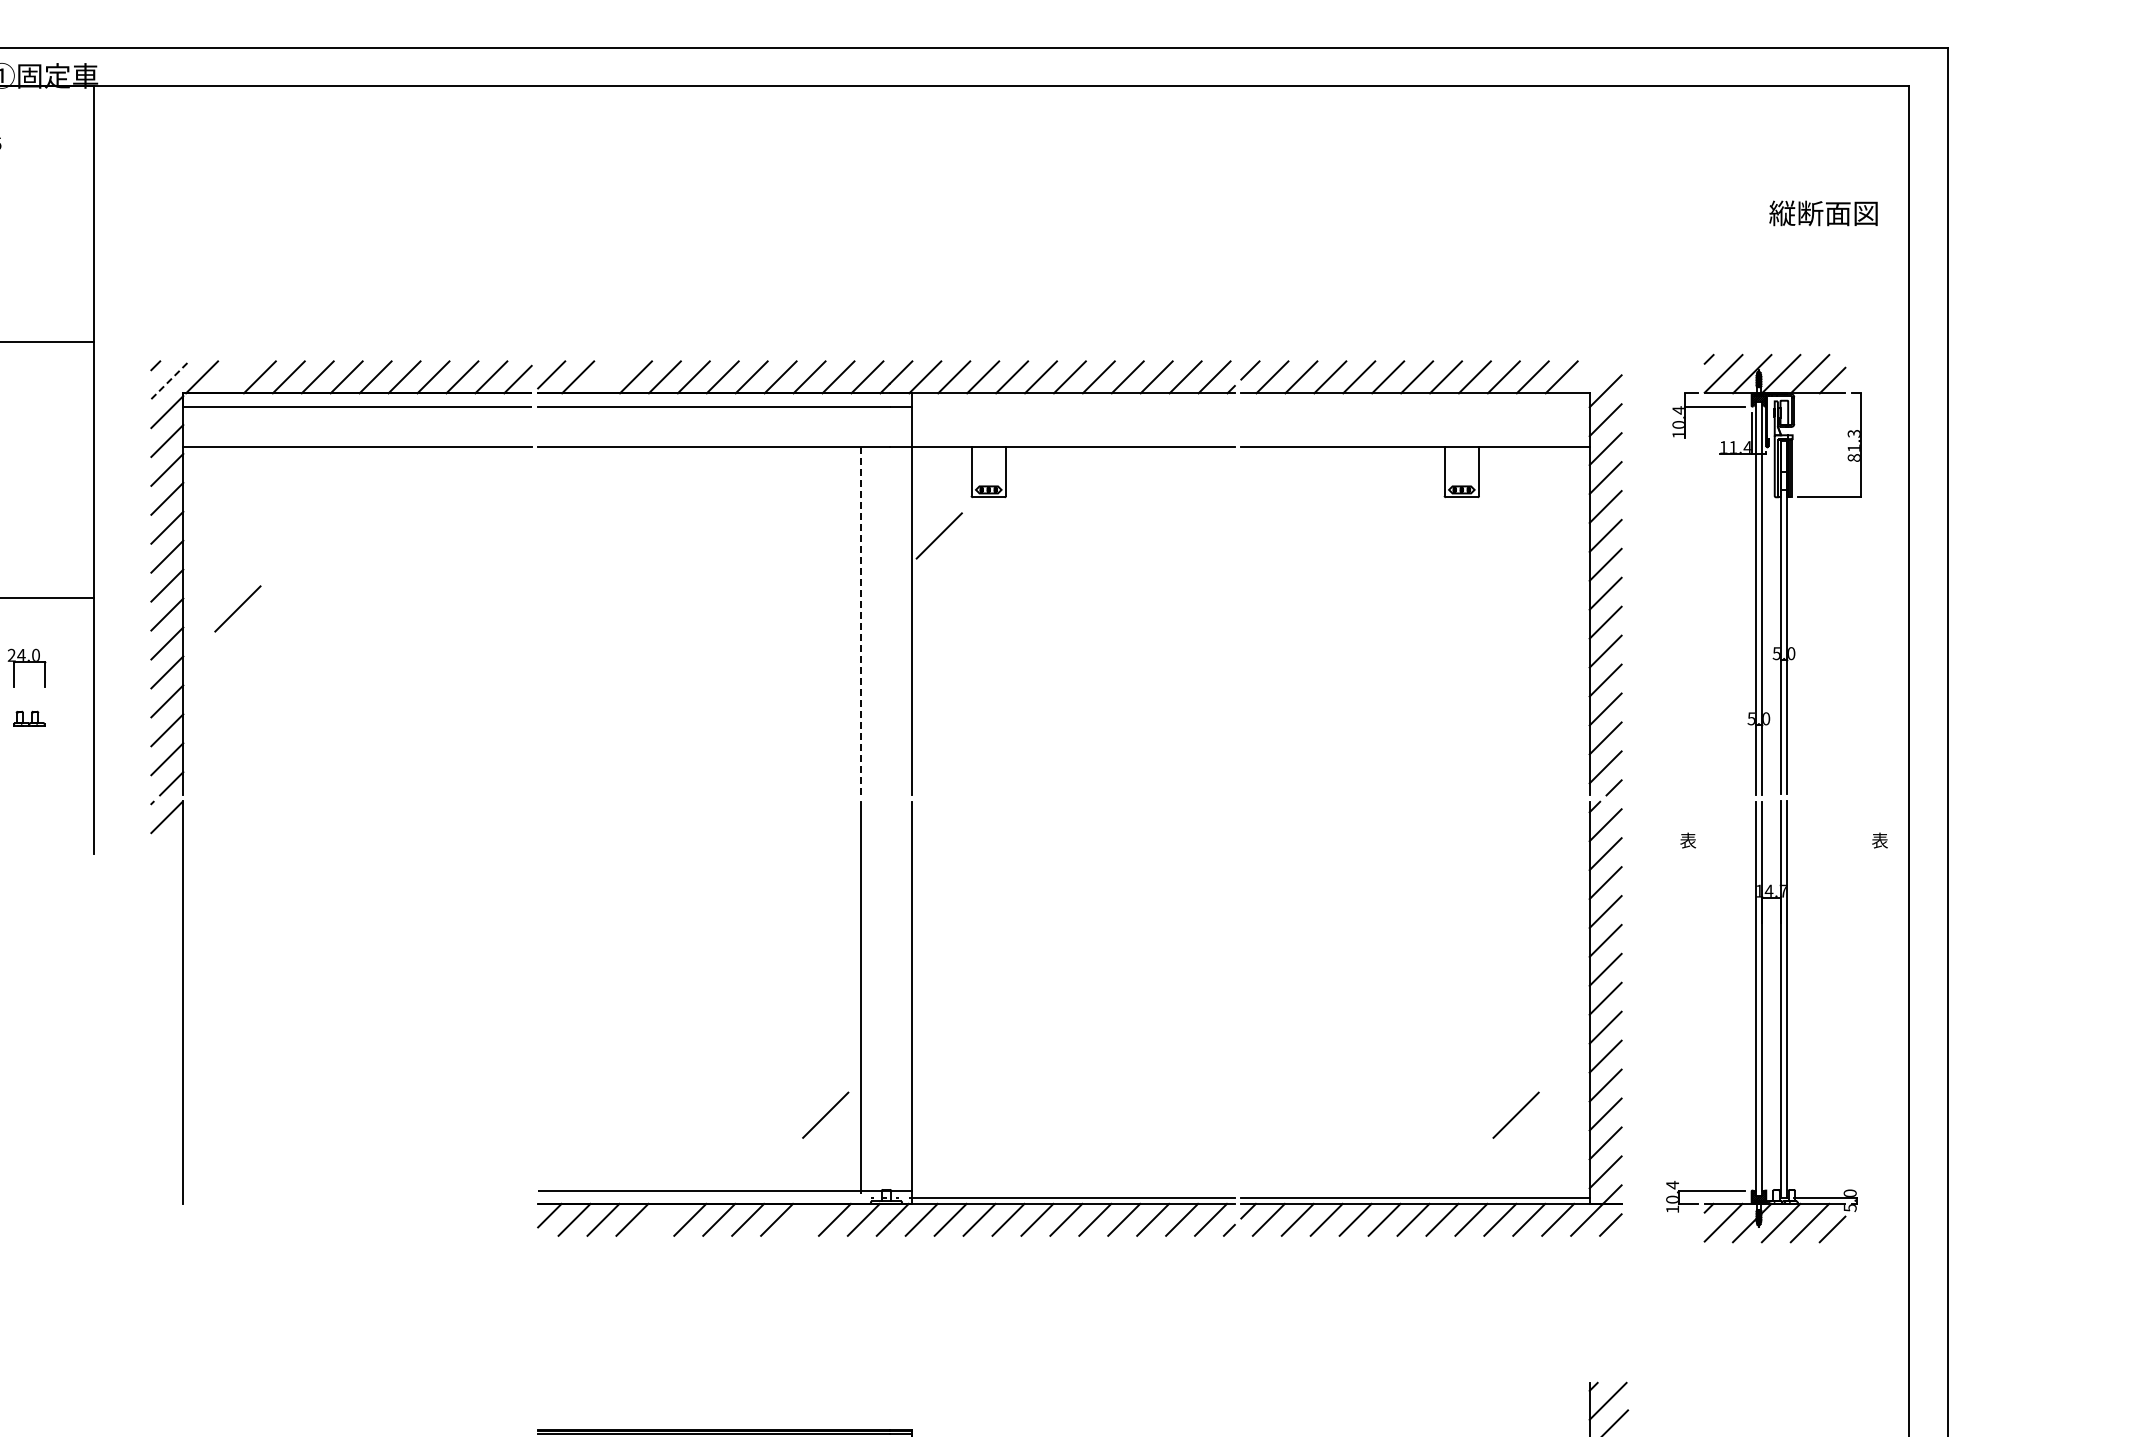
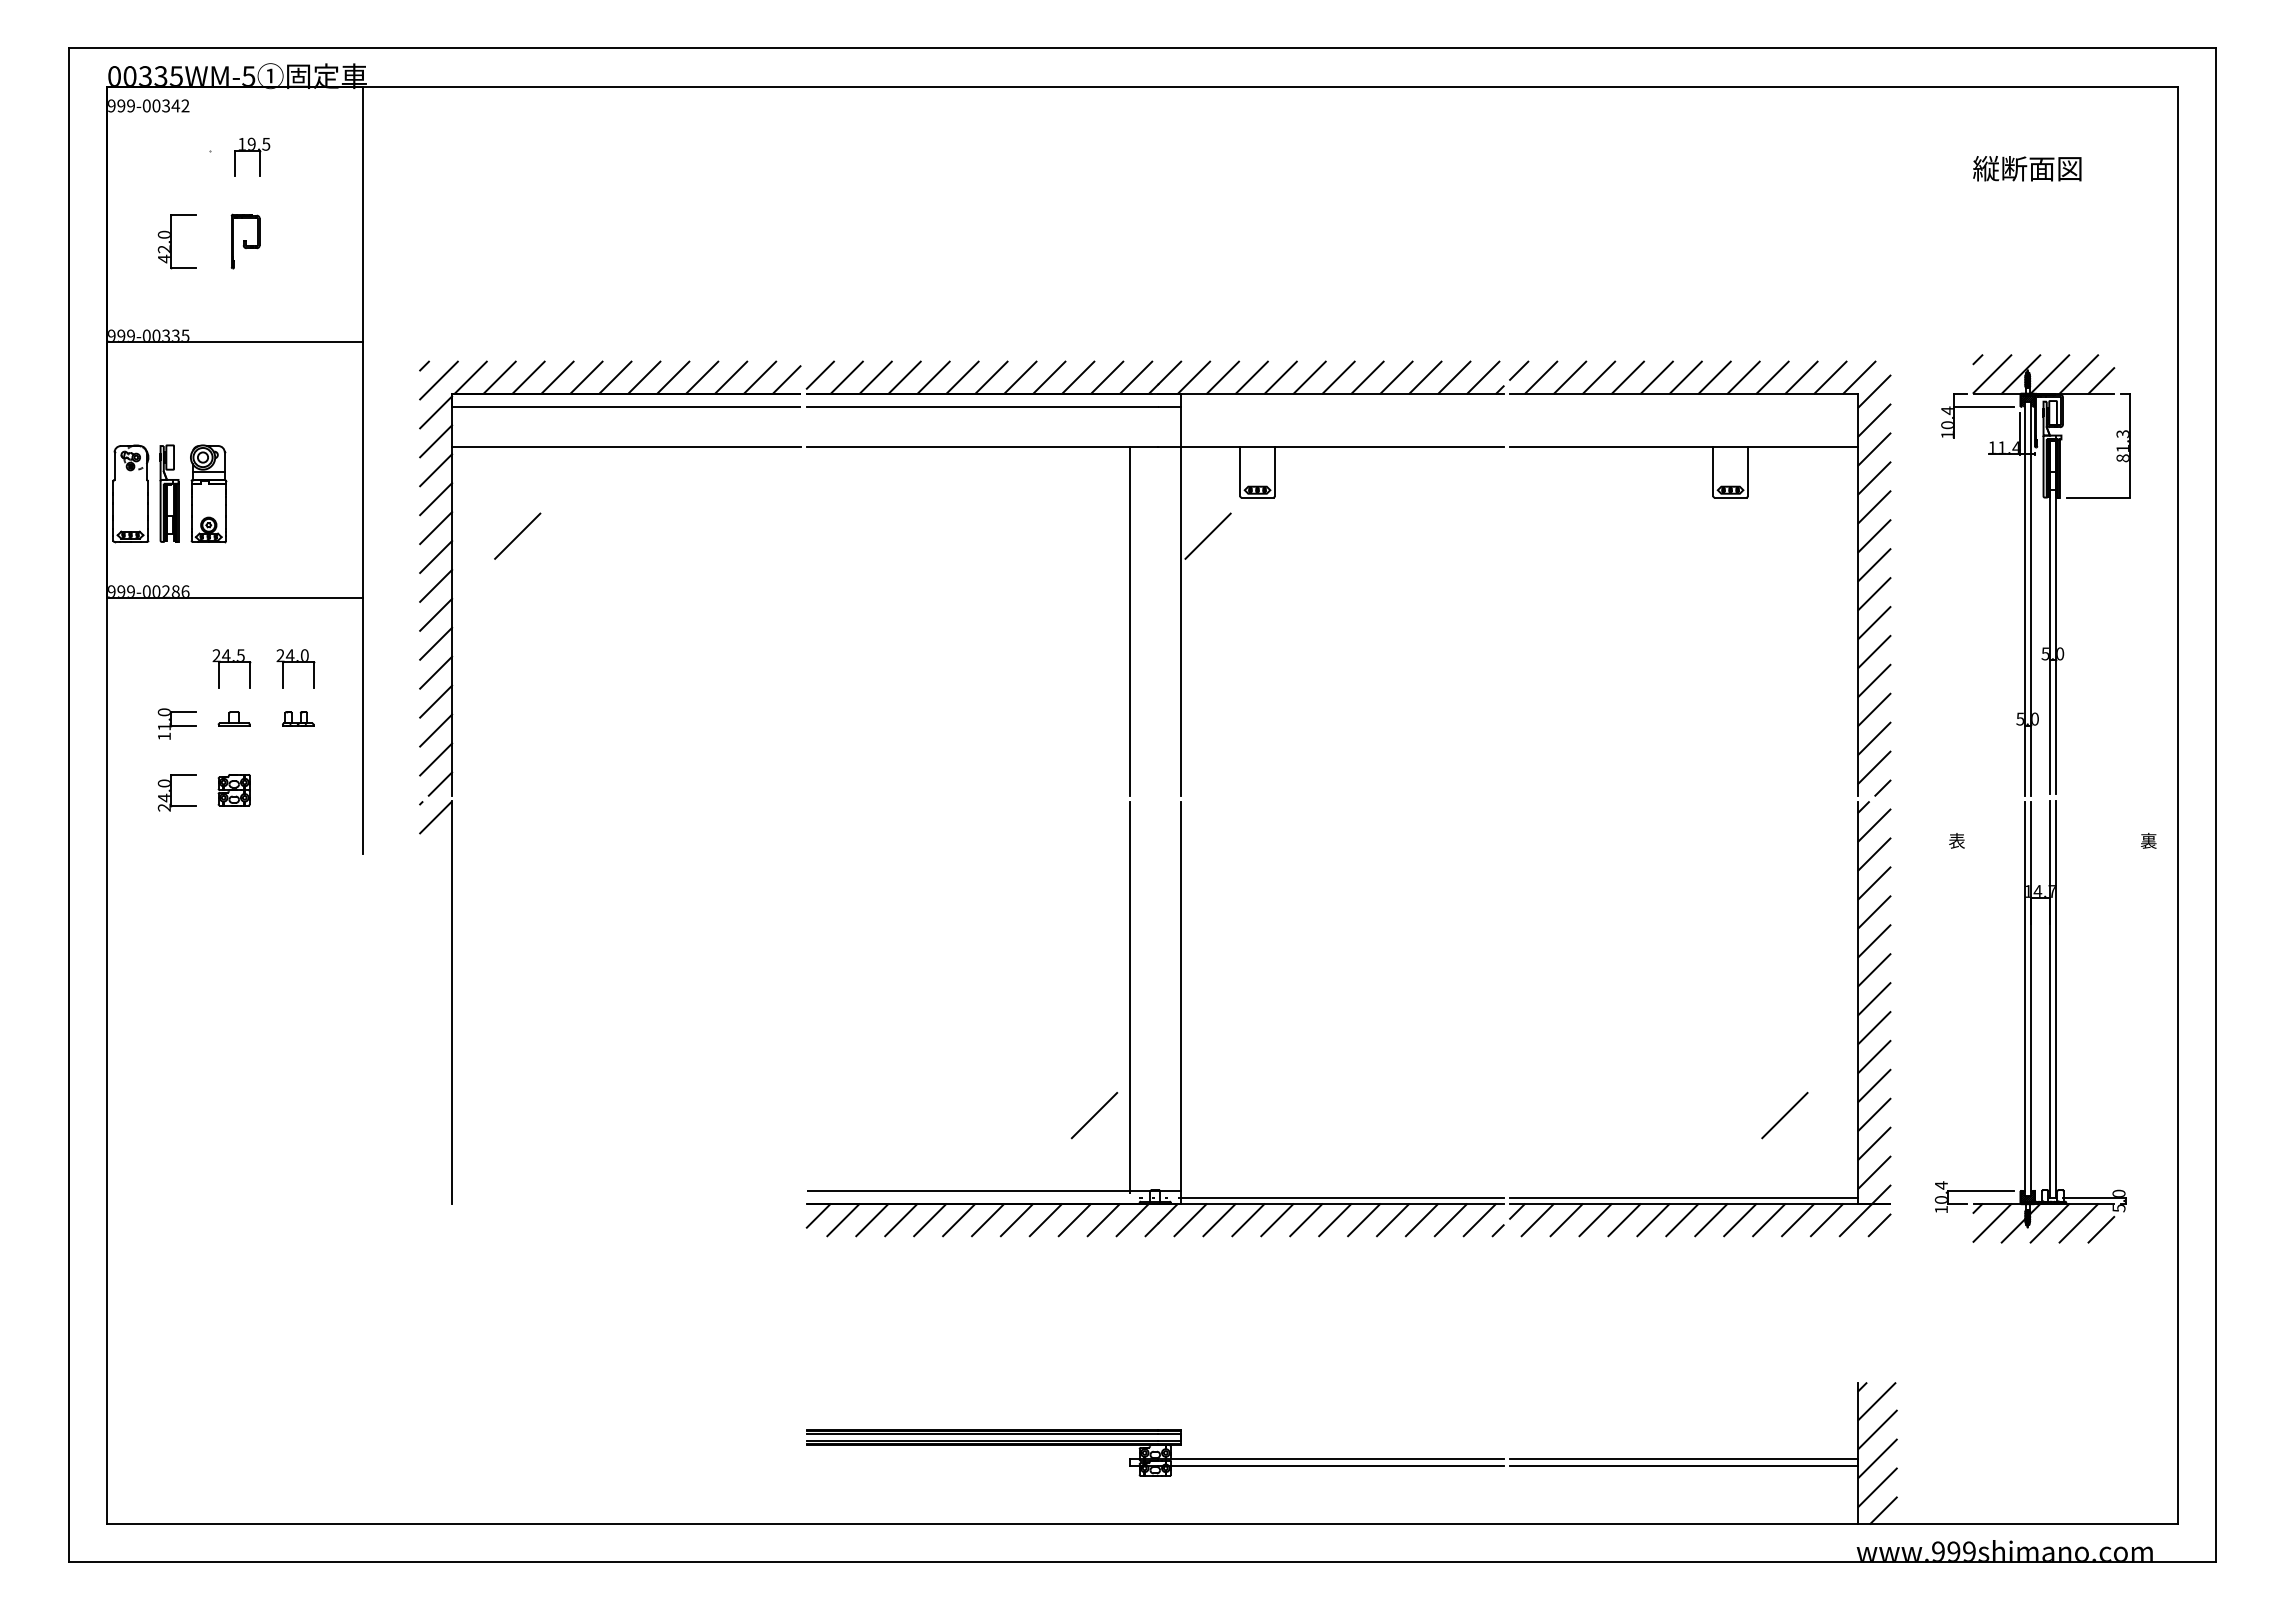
text: (1823, 213) -> (2027, 168), moved
line: (230, 377) -> (499, 377), added
line: (606, 377) -> (875, 377), added
line: (1590, 377) -> (1859, 377), added
line: (170, 380) -> (439, 380), dashed -> solid
line: (237, 608) -> (517, 535), moved
line: (860, 622) -> (1129, 622), dashed -> solid
text: (1879, 841) -> (2148, 841), 表 -> 裏
line: (661, 1220) -> (930, 1220), added
line: (805, 1220) -> (1074, 1220), added

